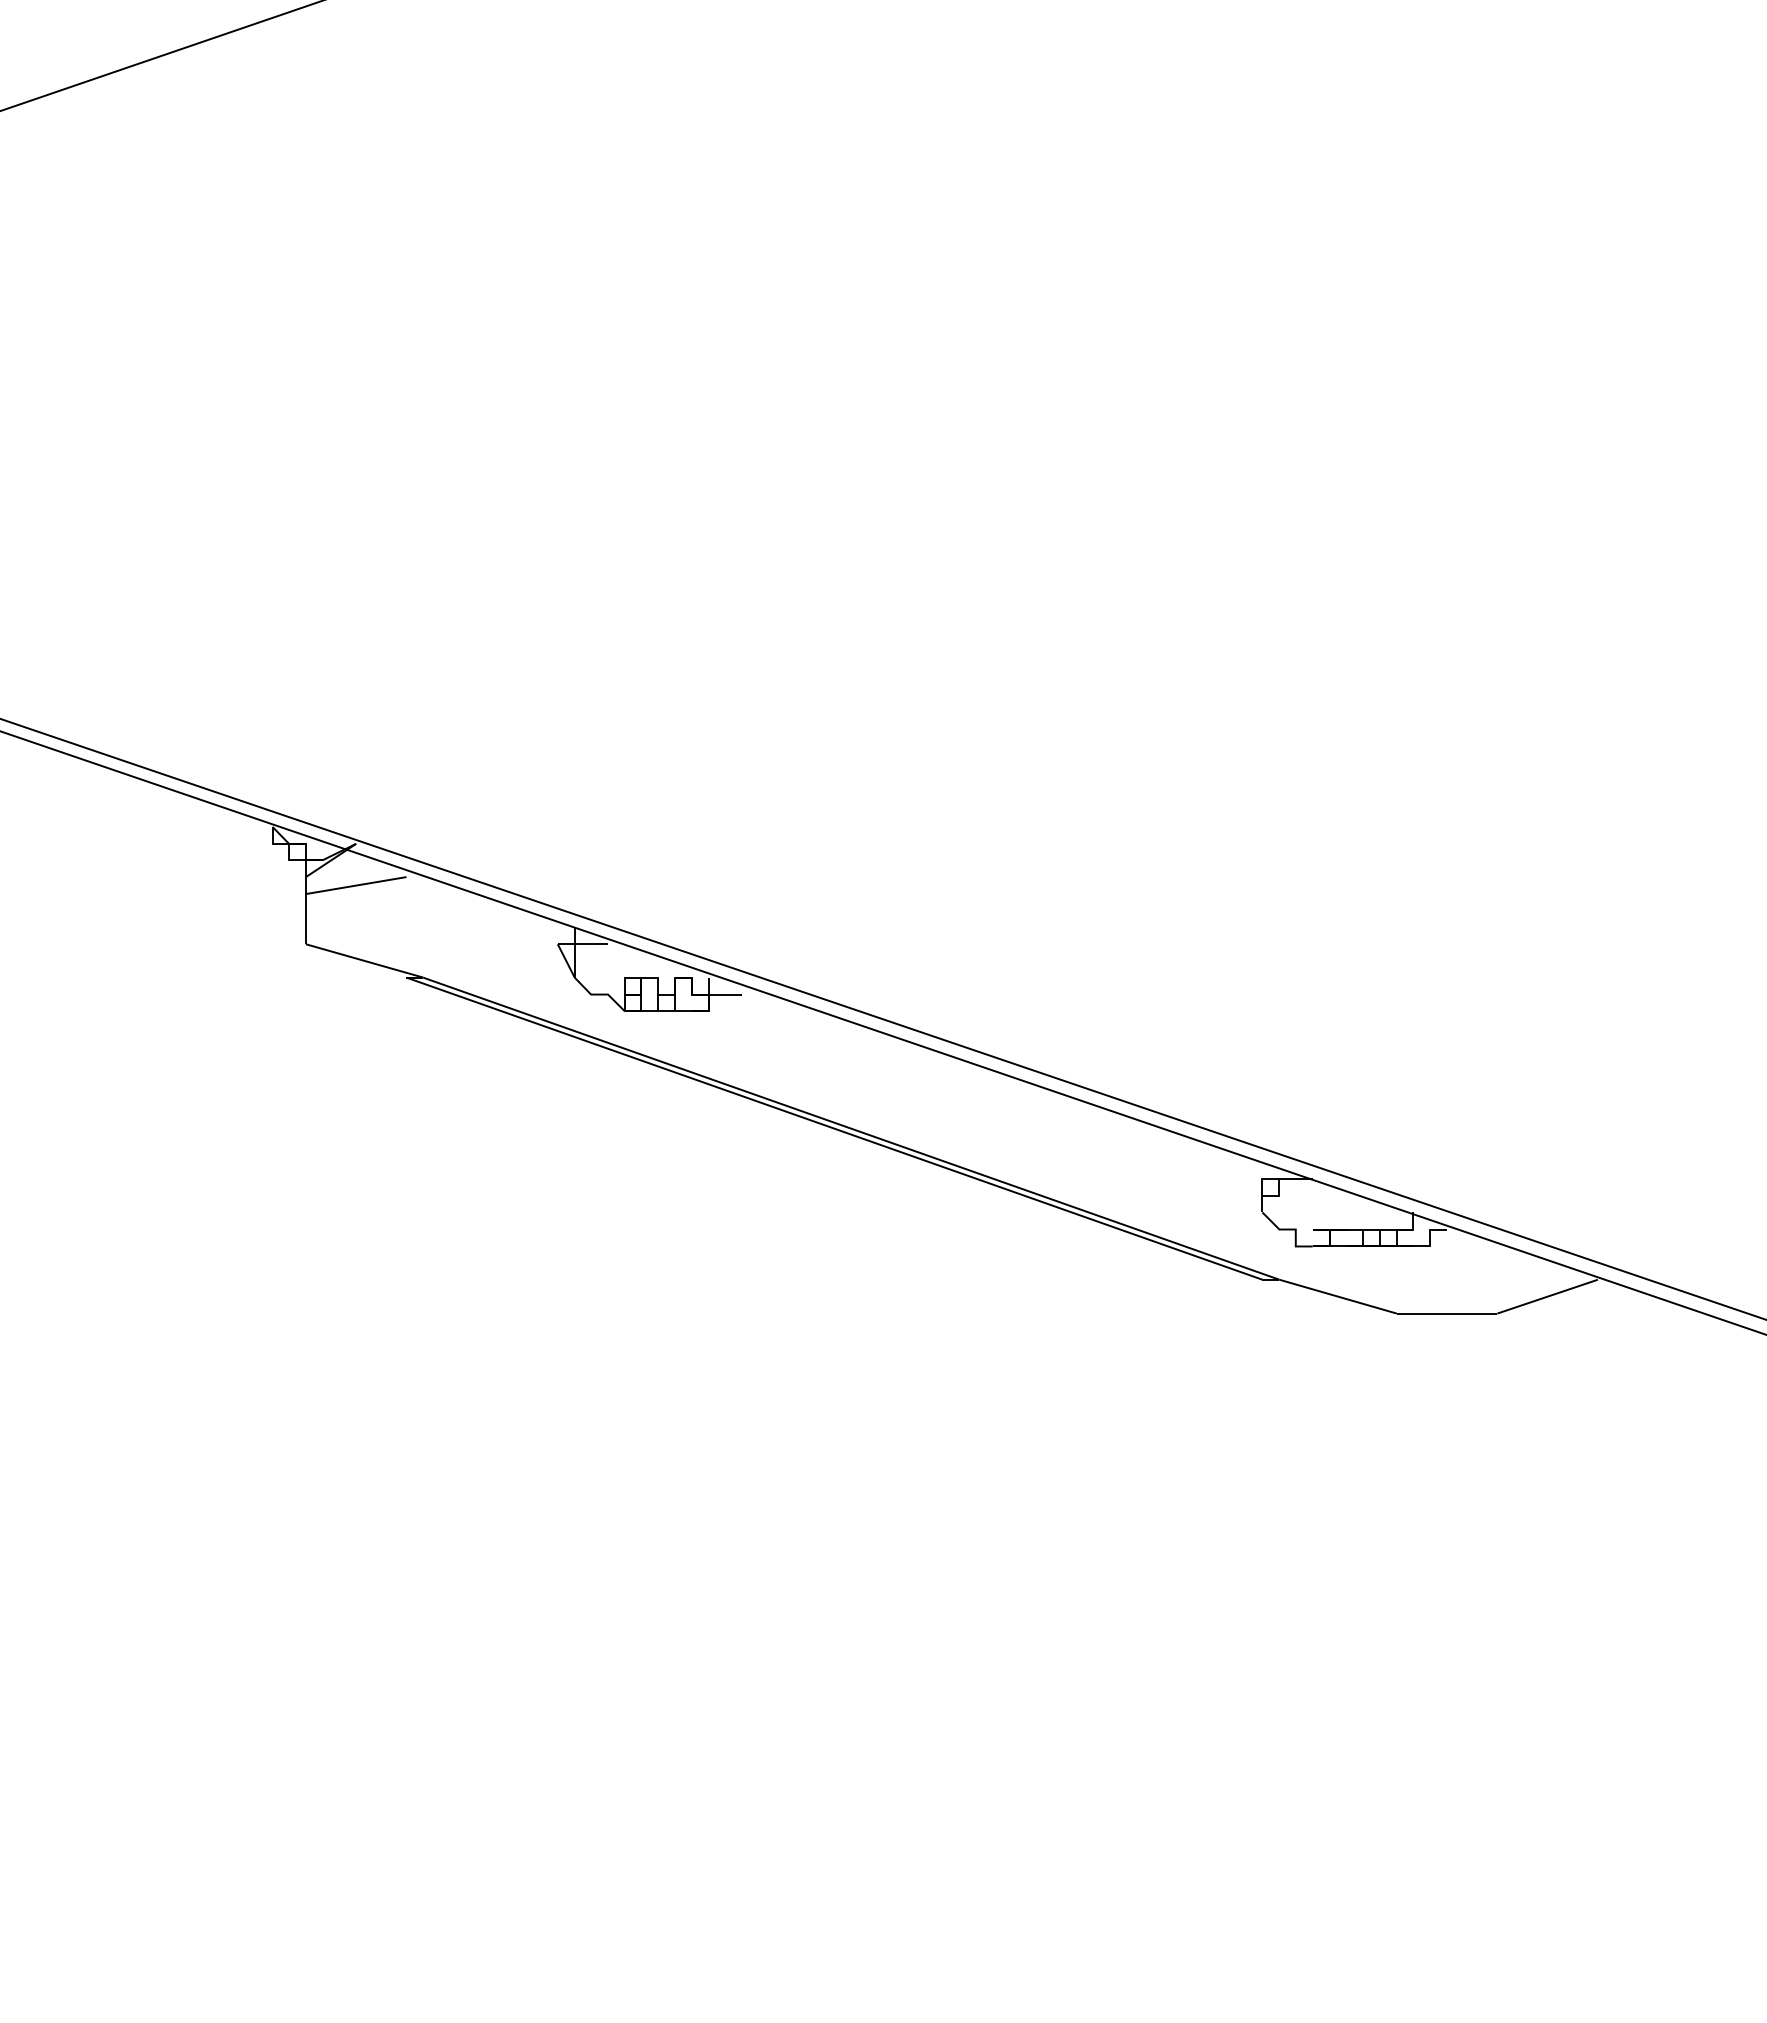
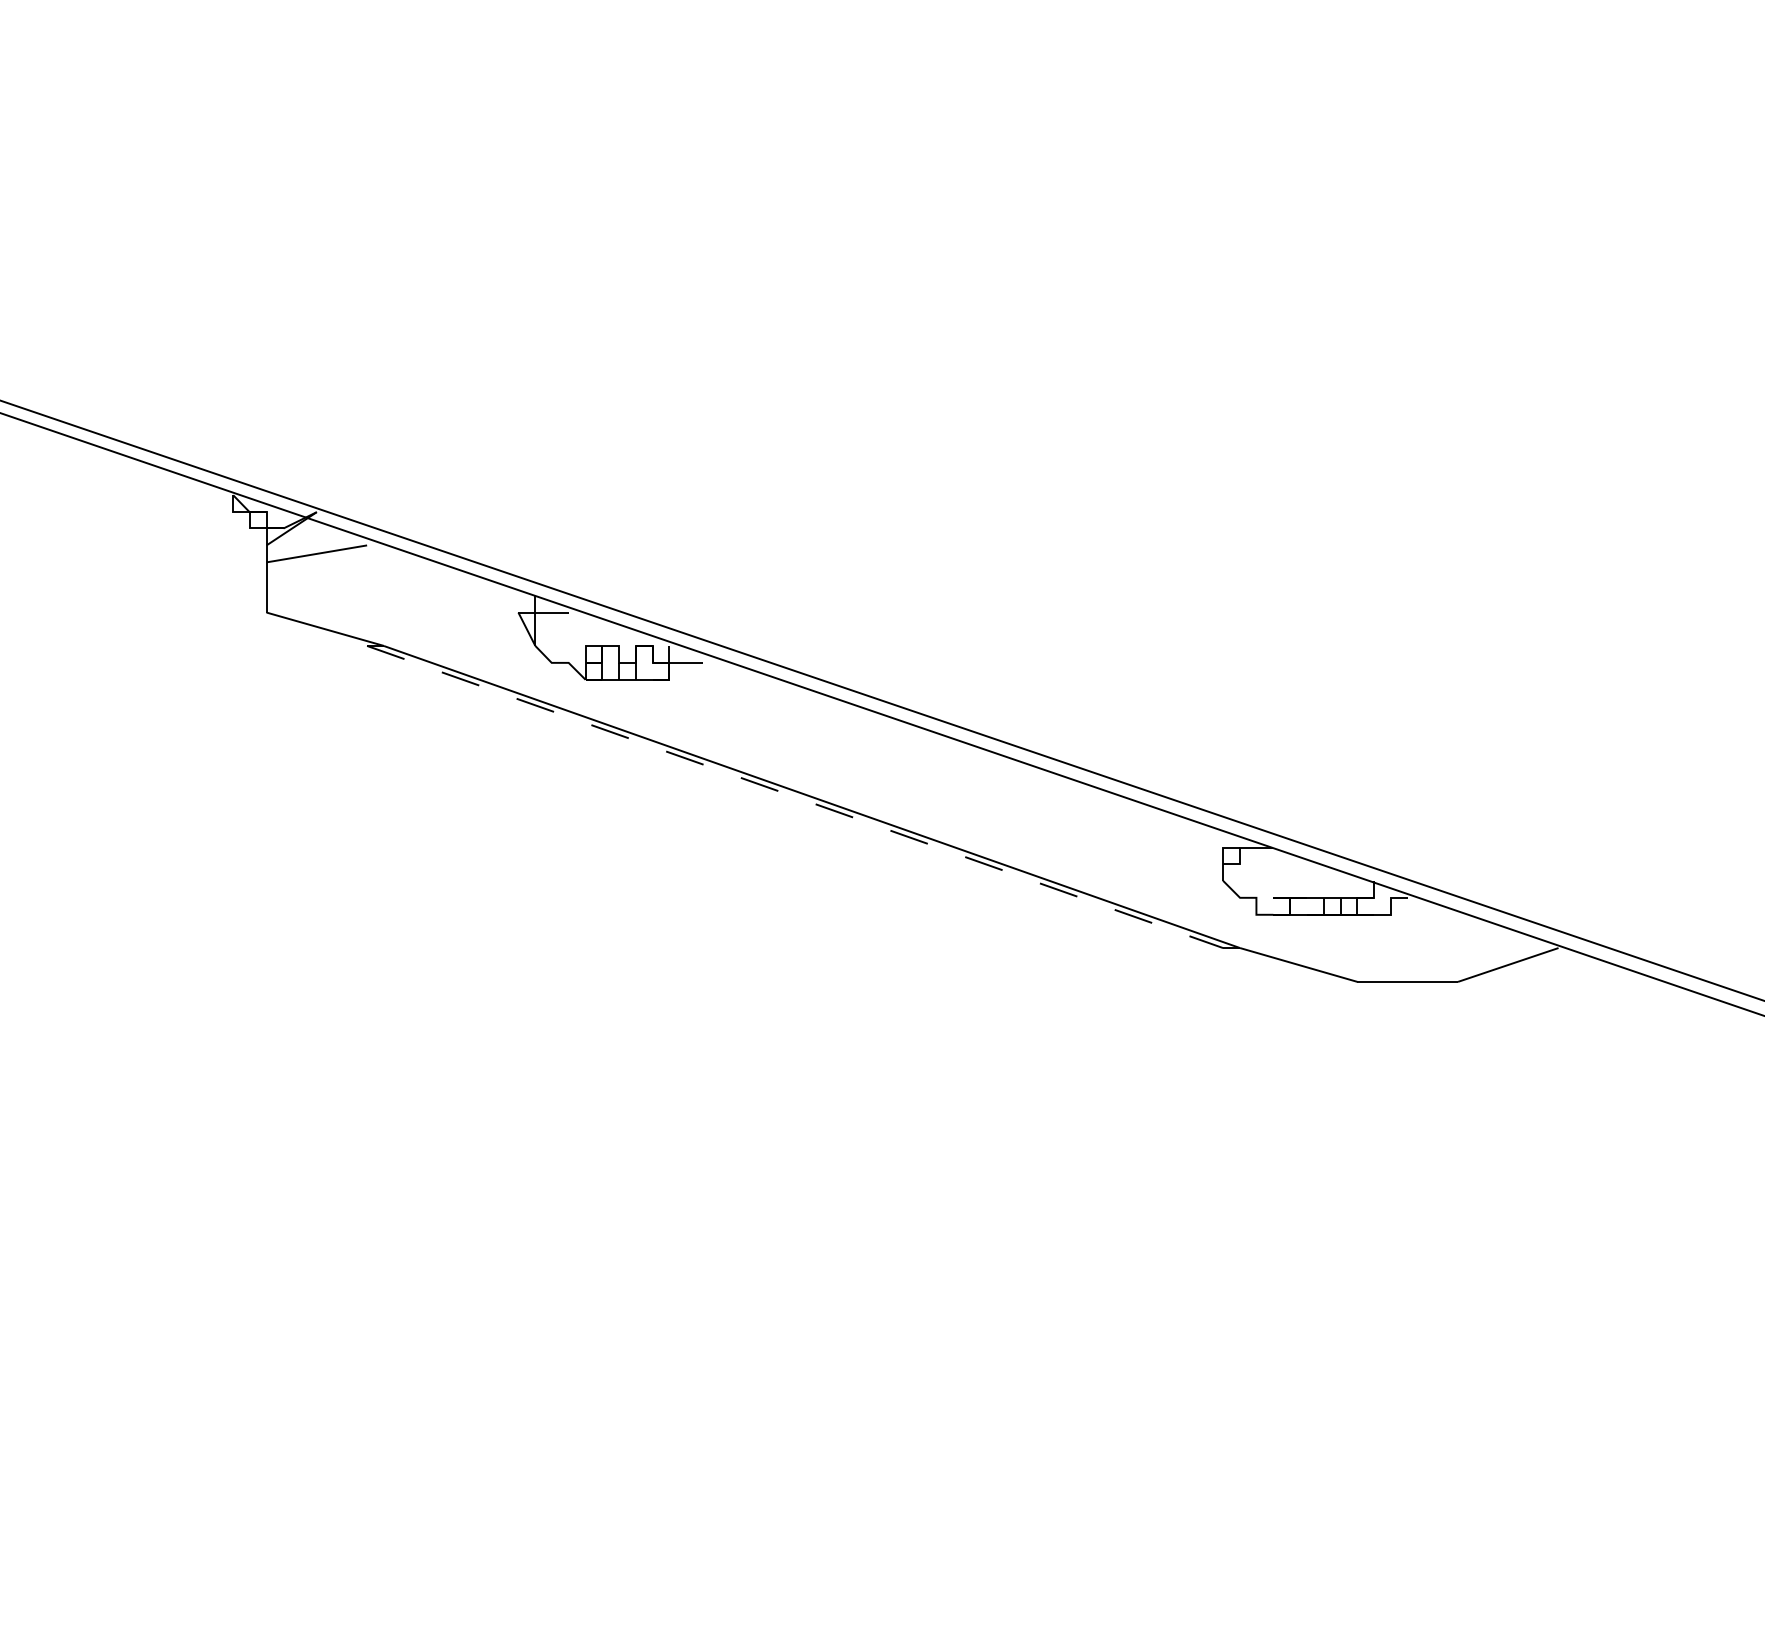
line: (834, 1128) -> (795, 796), solid -> dashed

